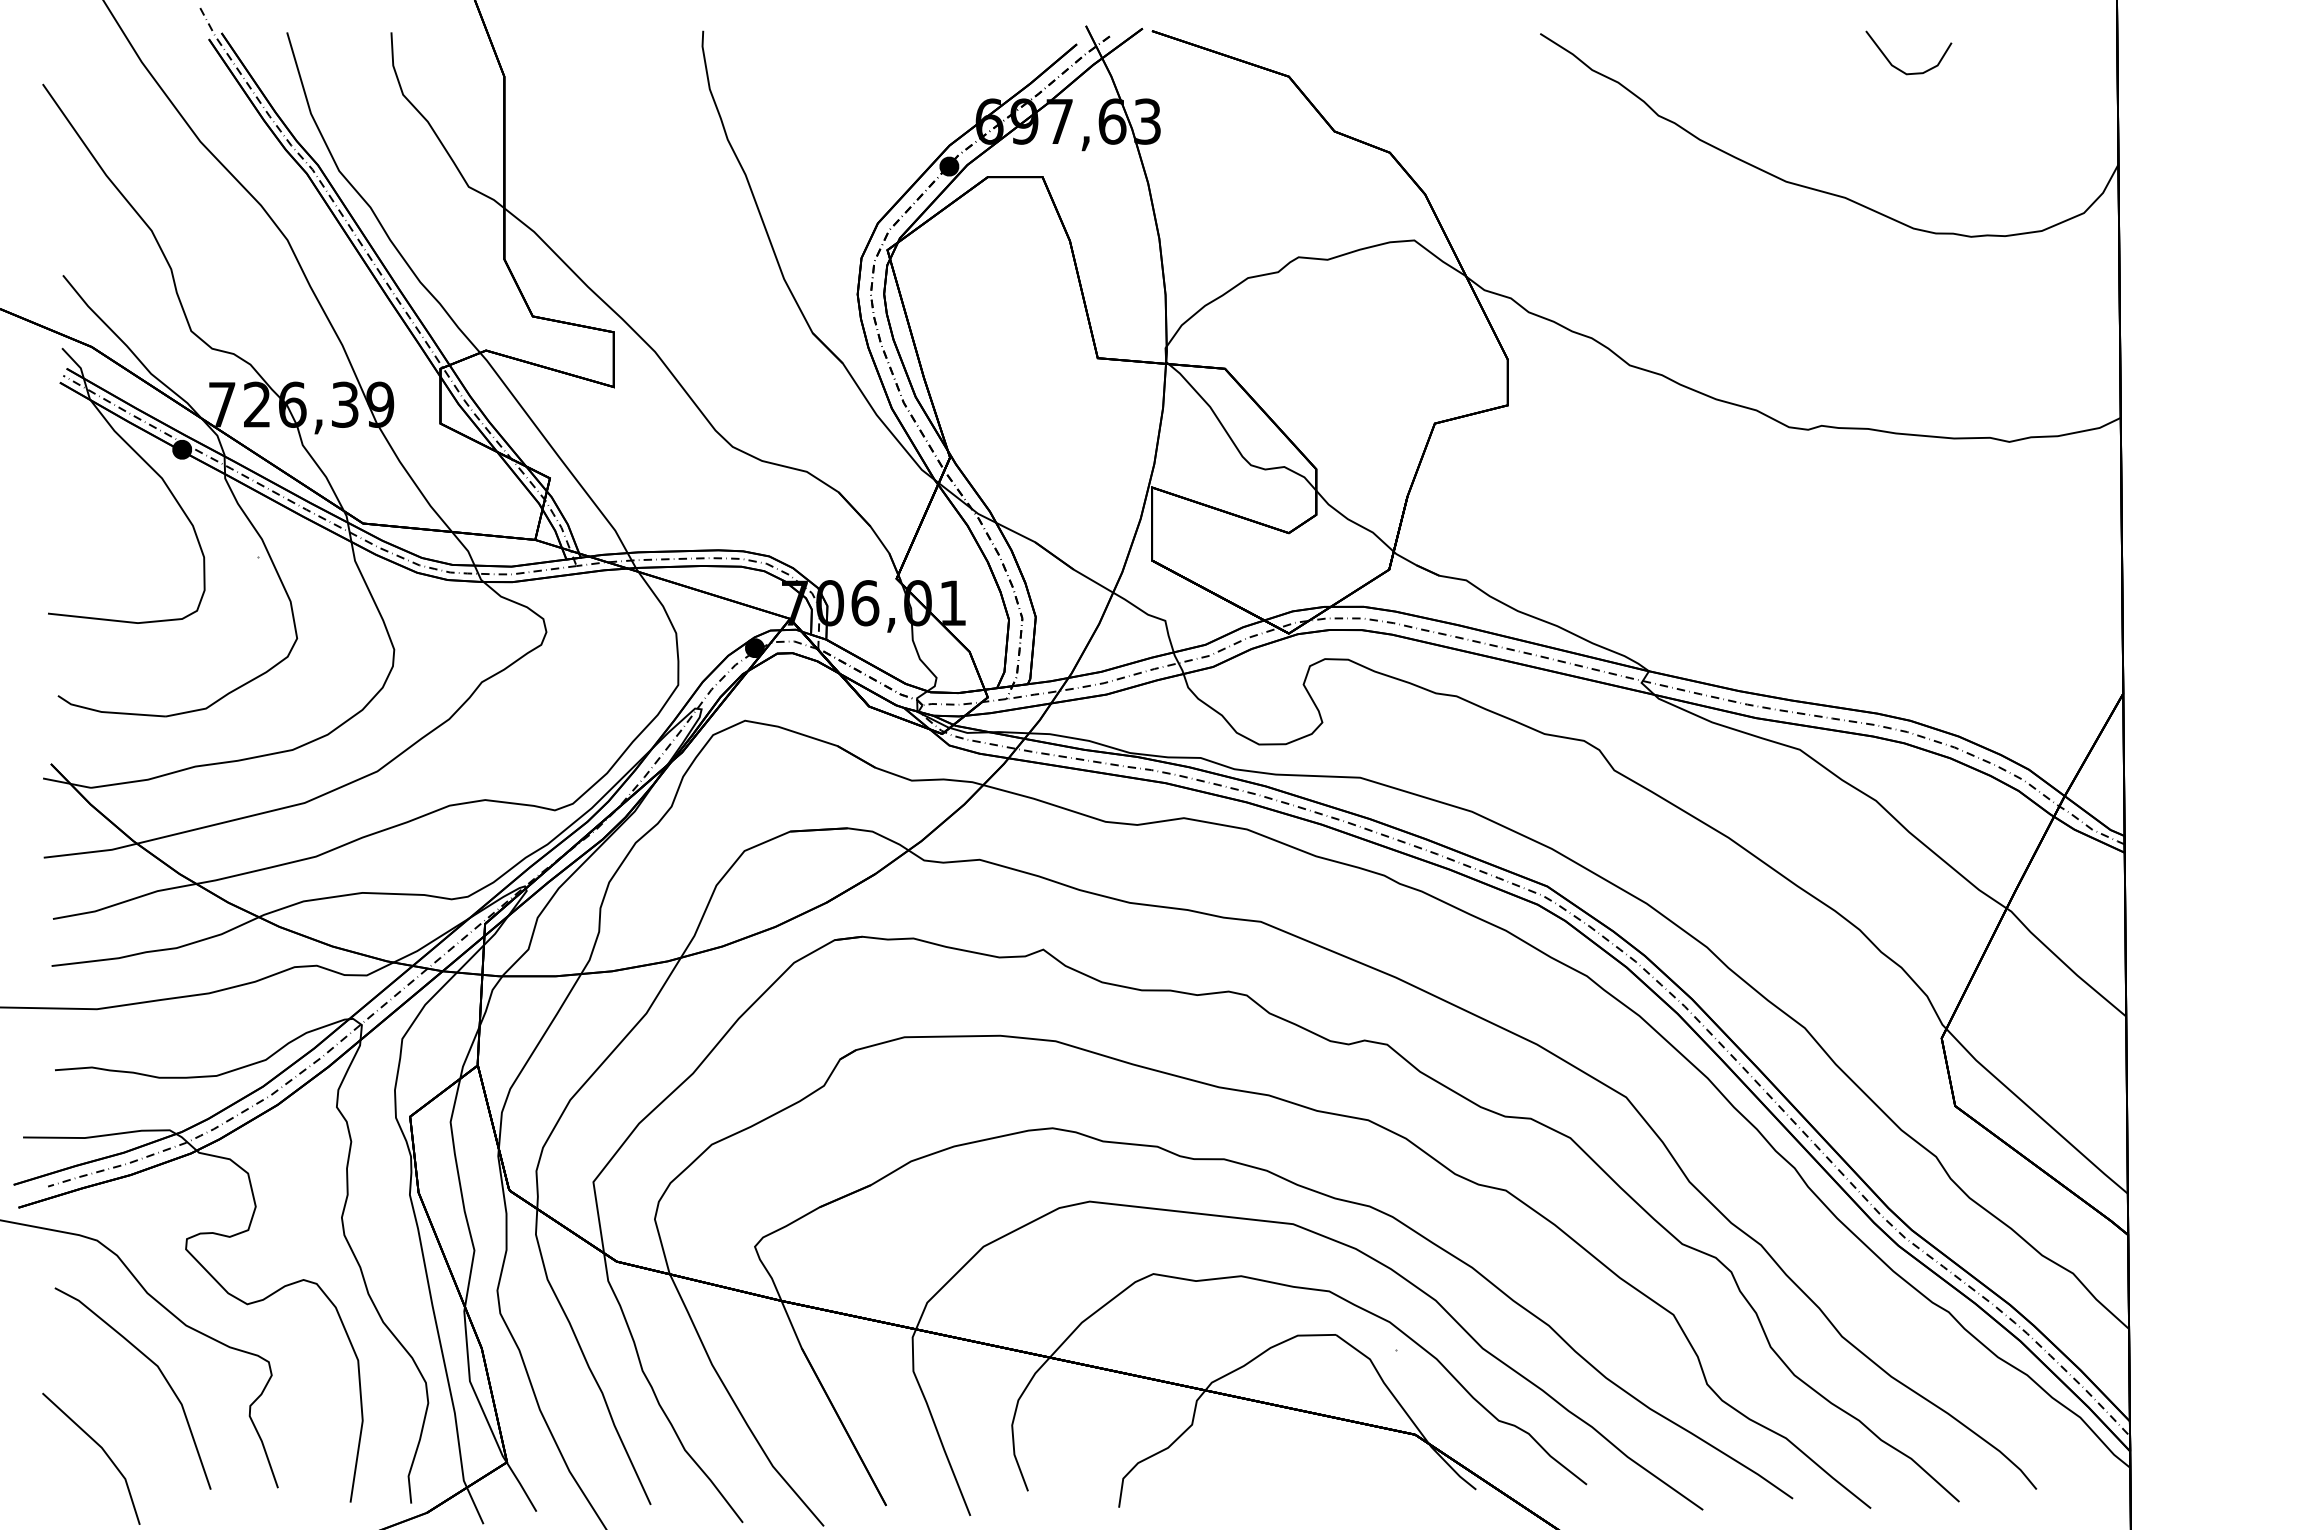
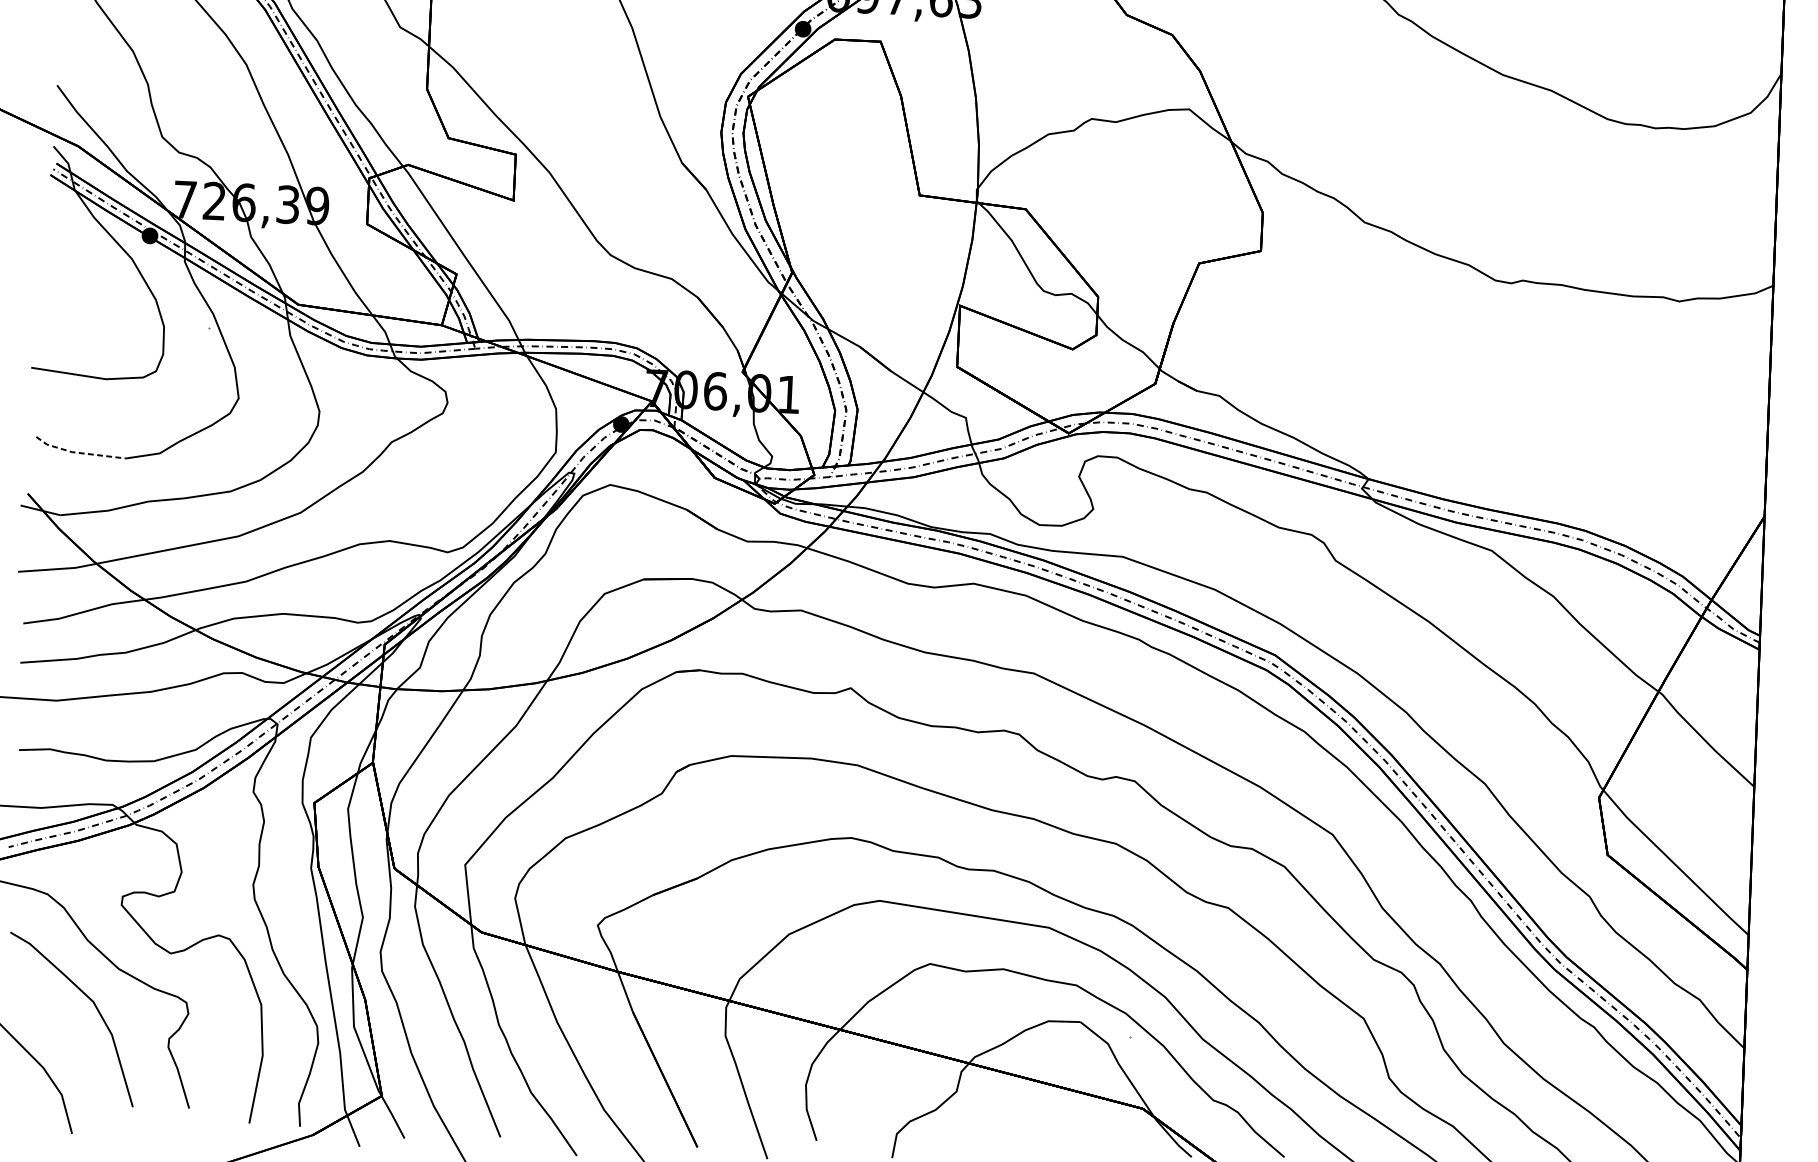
line: (109, 712) -> (78, 452), solid -> dashed

